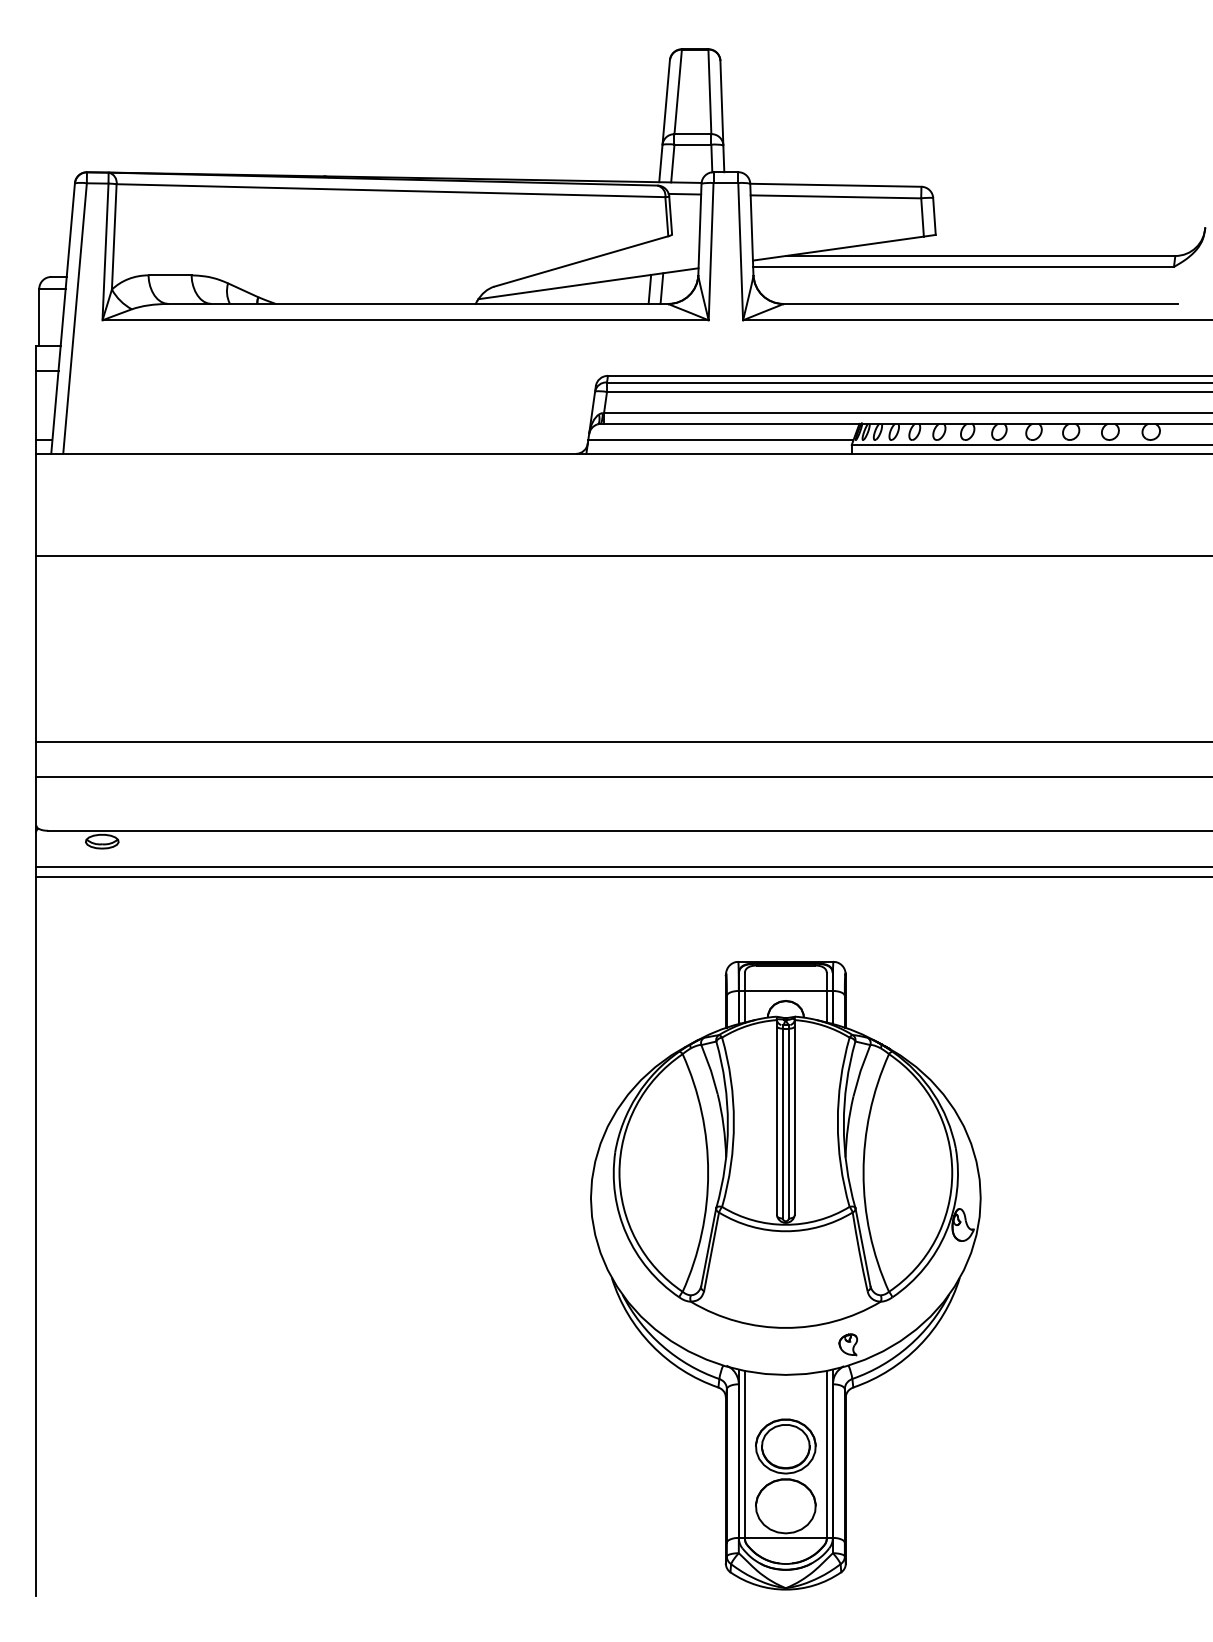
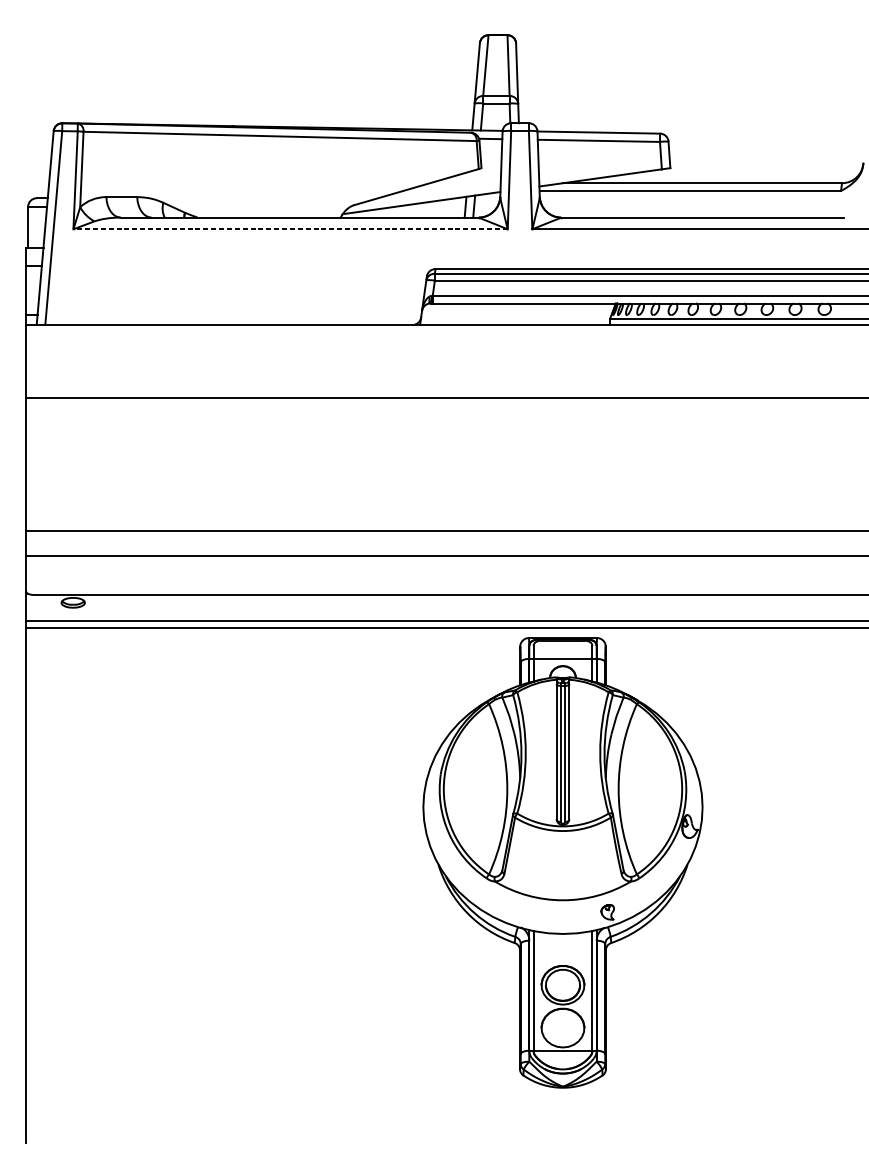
line: (405, 320) -> (290, 229), solid -> dashed
line: (720, 440) -> (516, 315), removed
part: (785, 1275) -> (562, 862), moved

